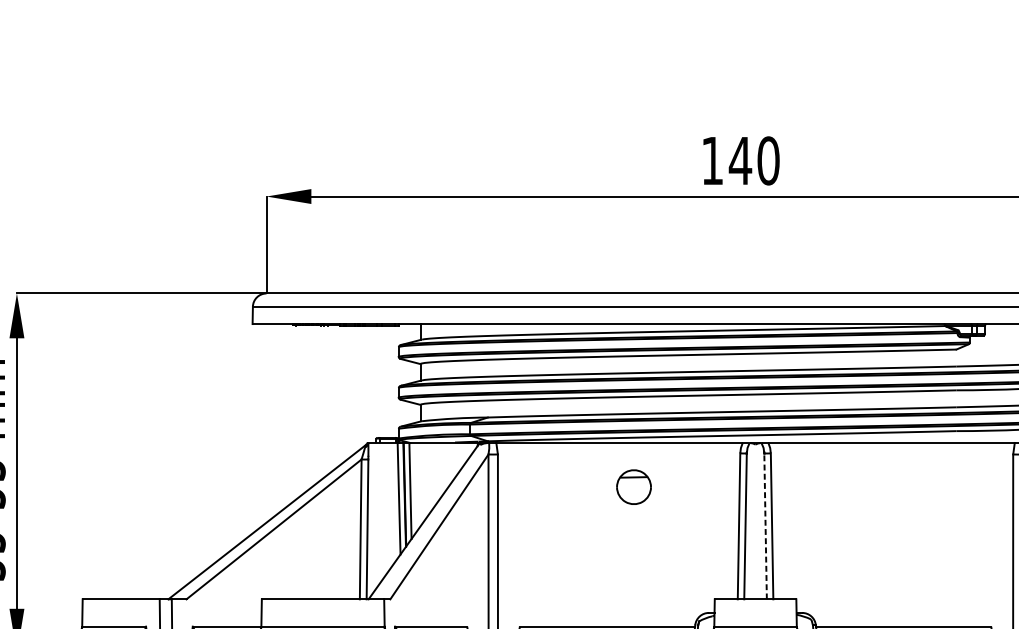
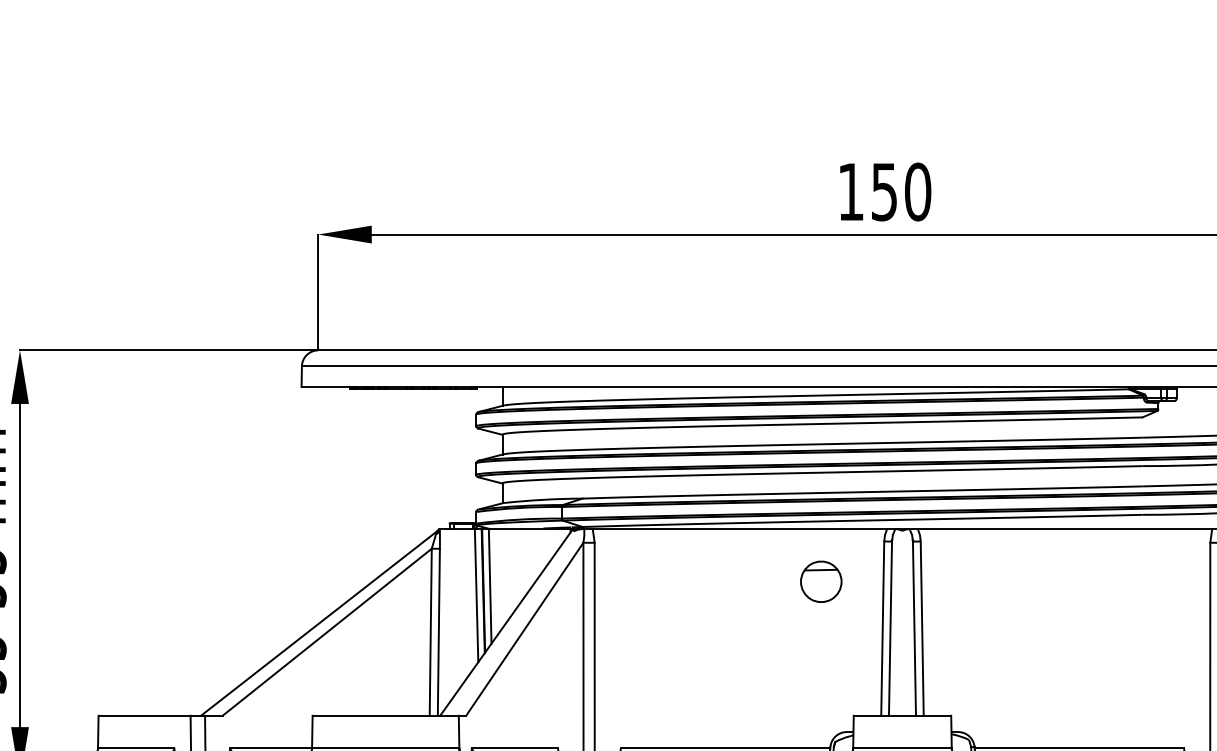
text: (740, 161) -> (884, 192), 140 -> 150
part: (634, 486) -> (821, 581), moved
line: (765, 526) -> (914, 628), dashed -> solid

